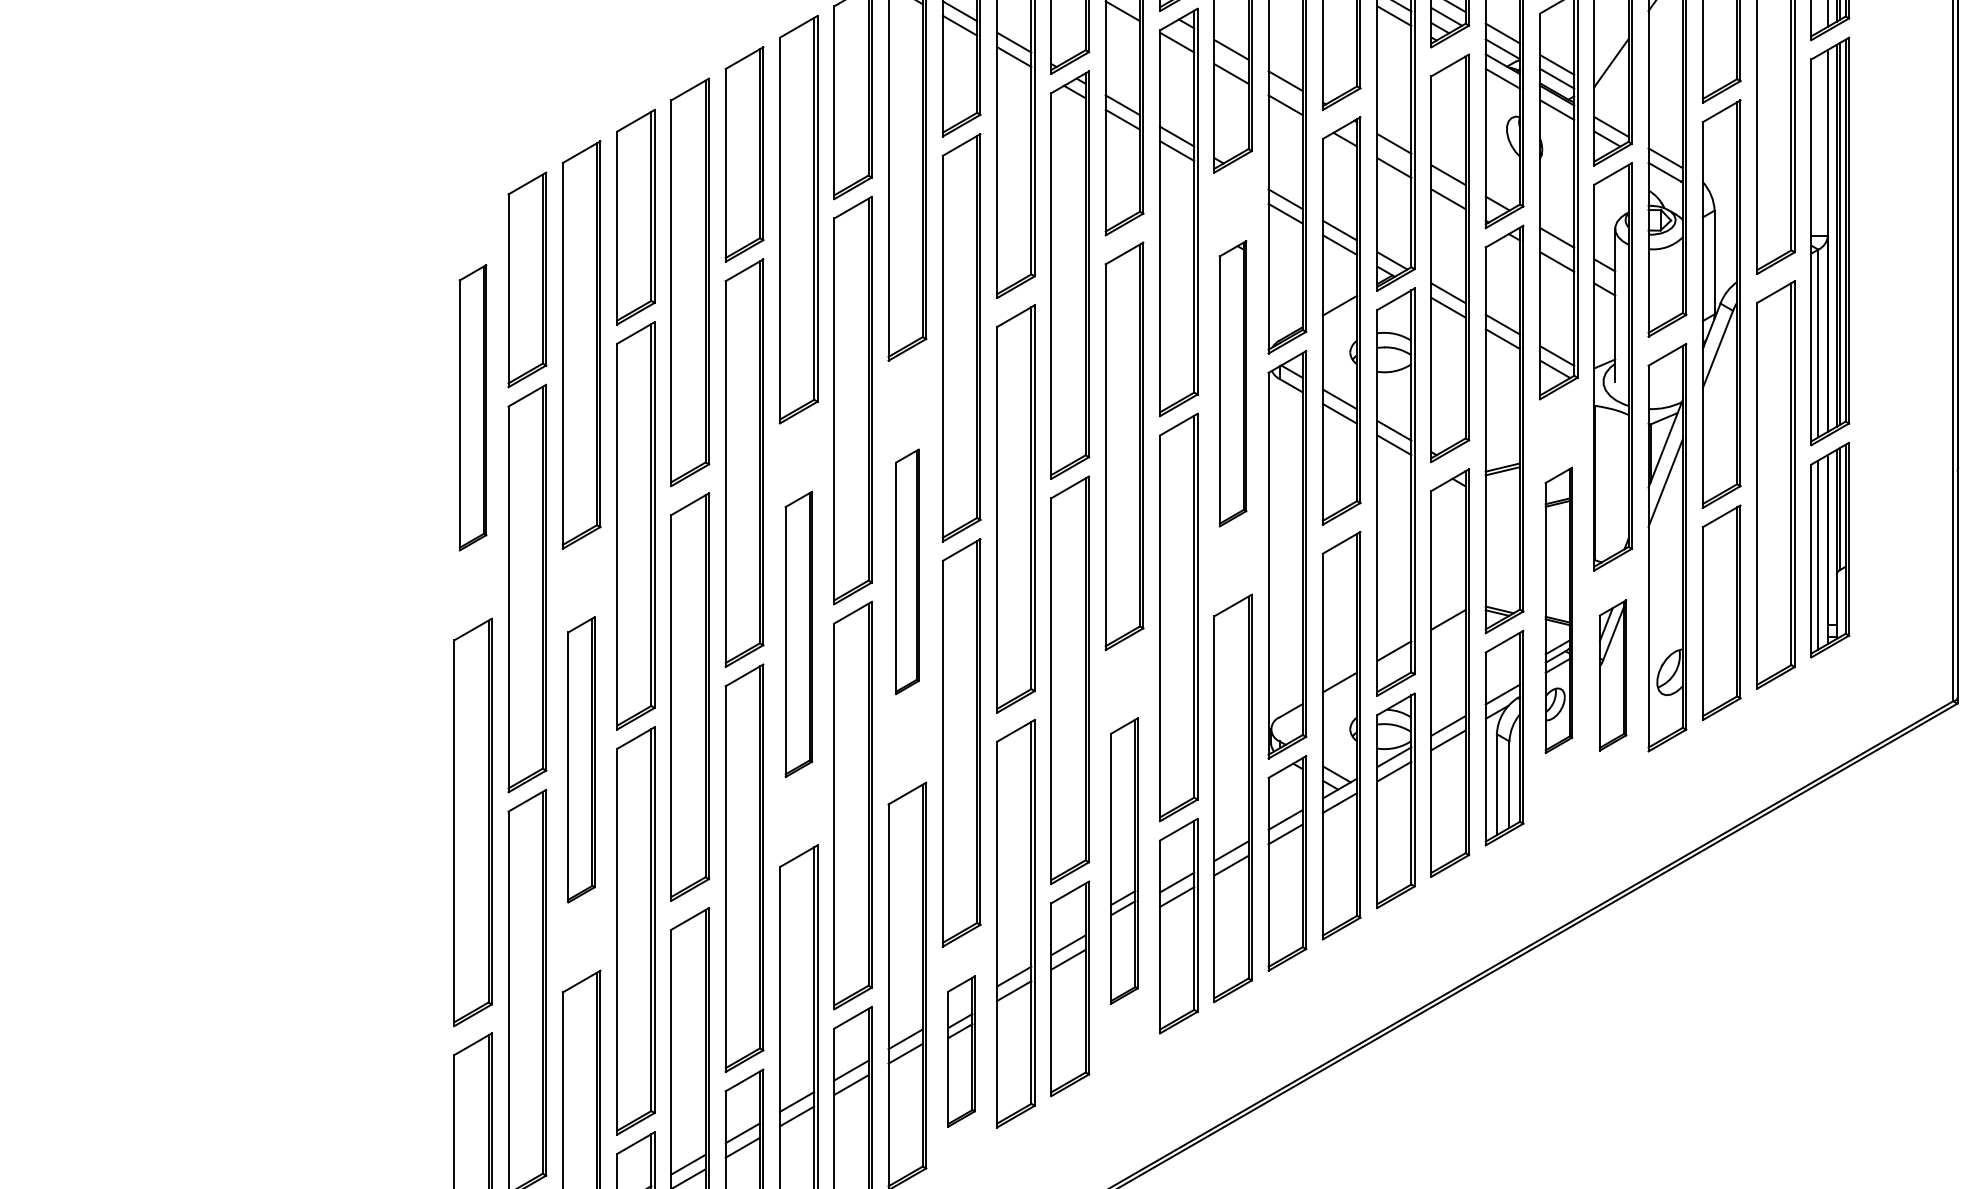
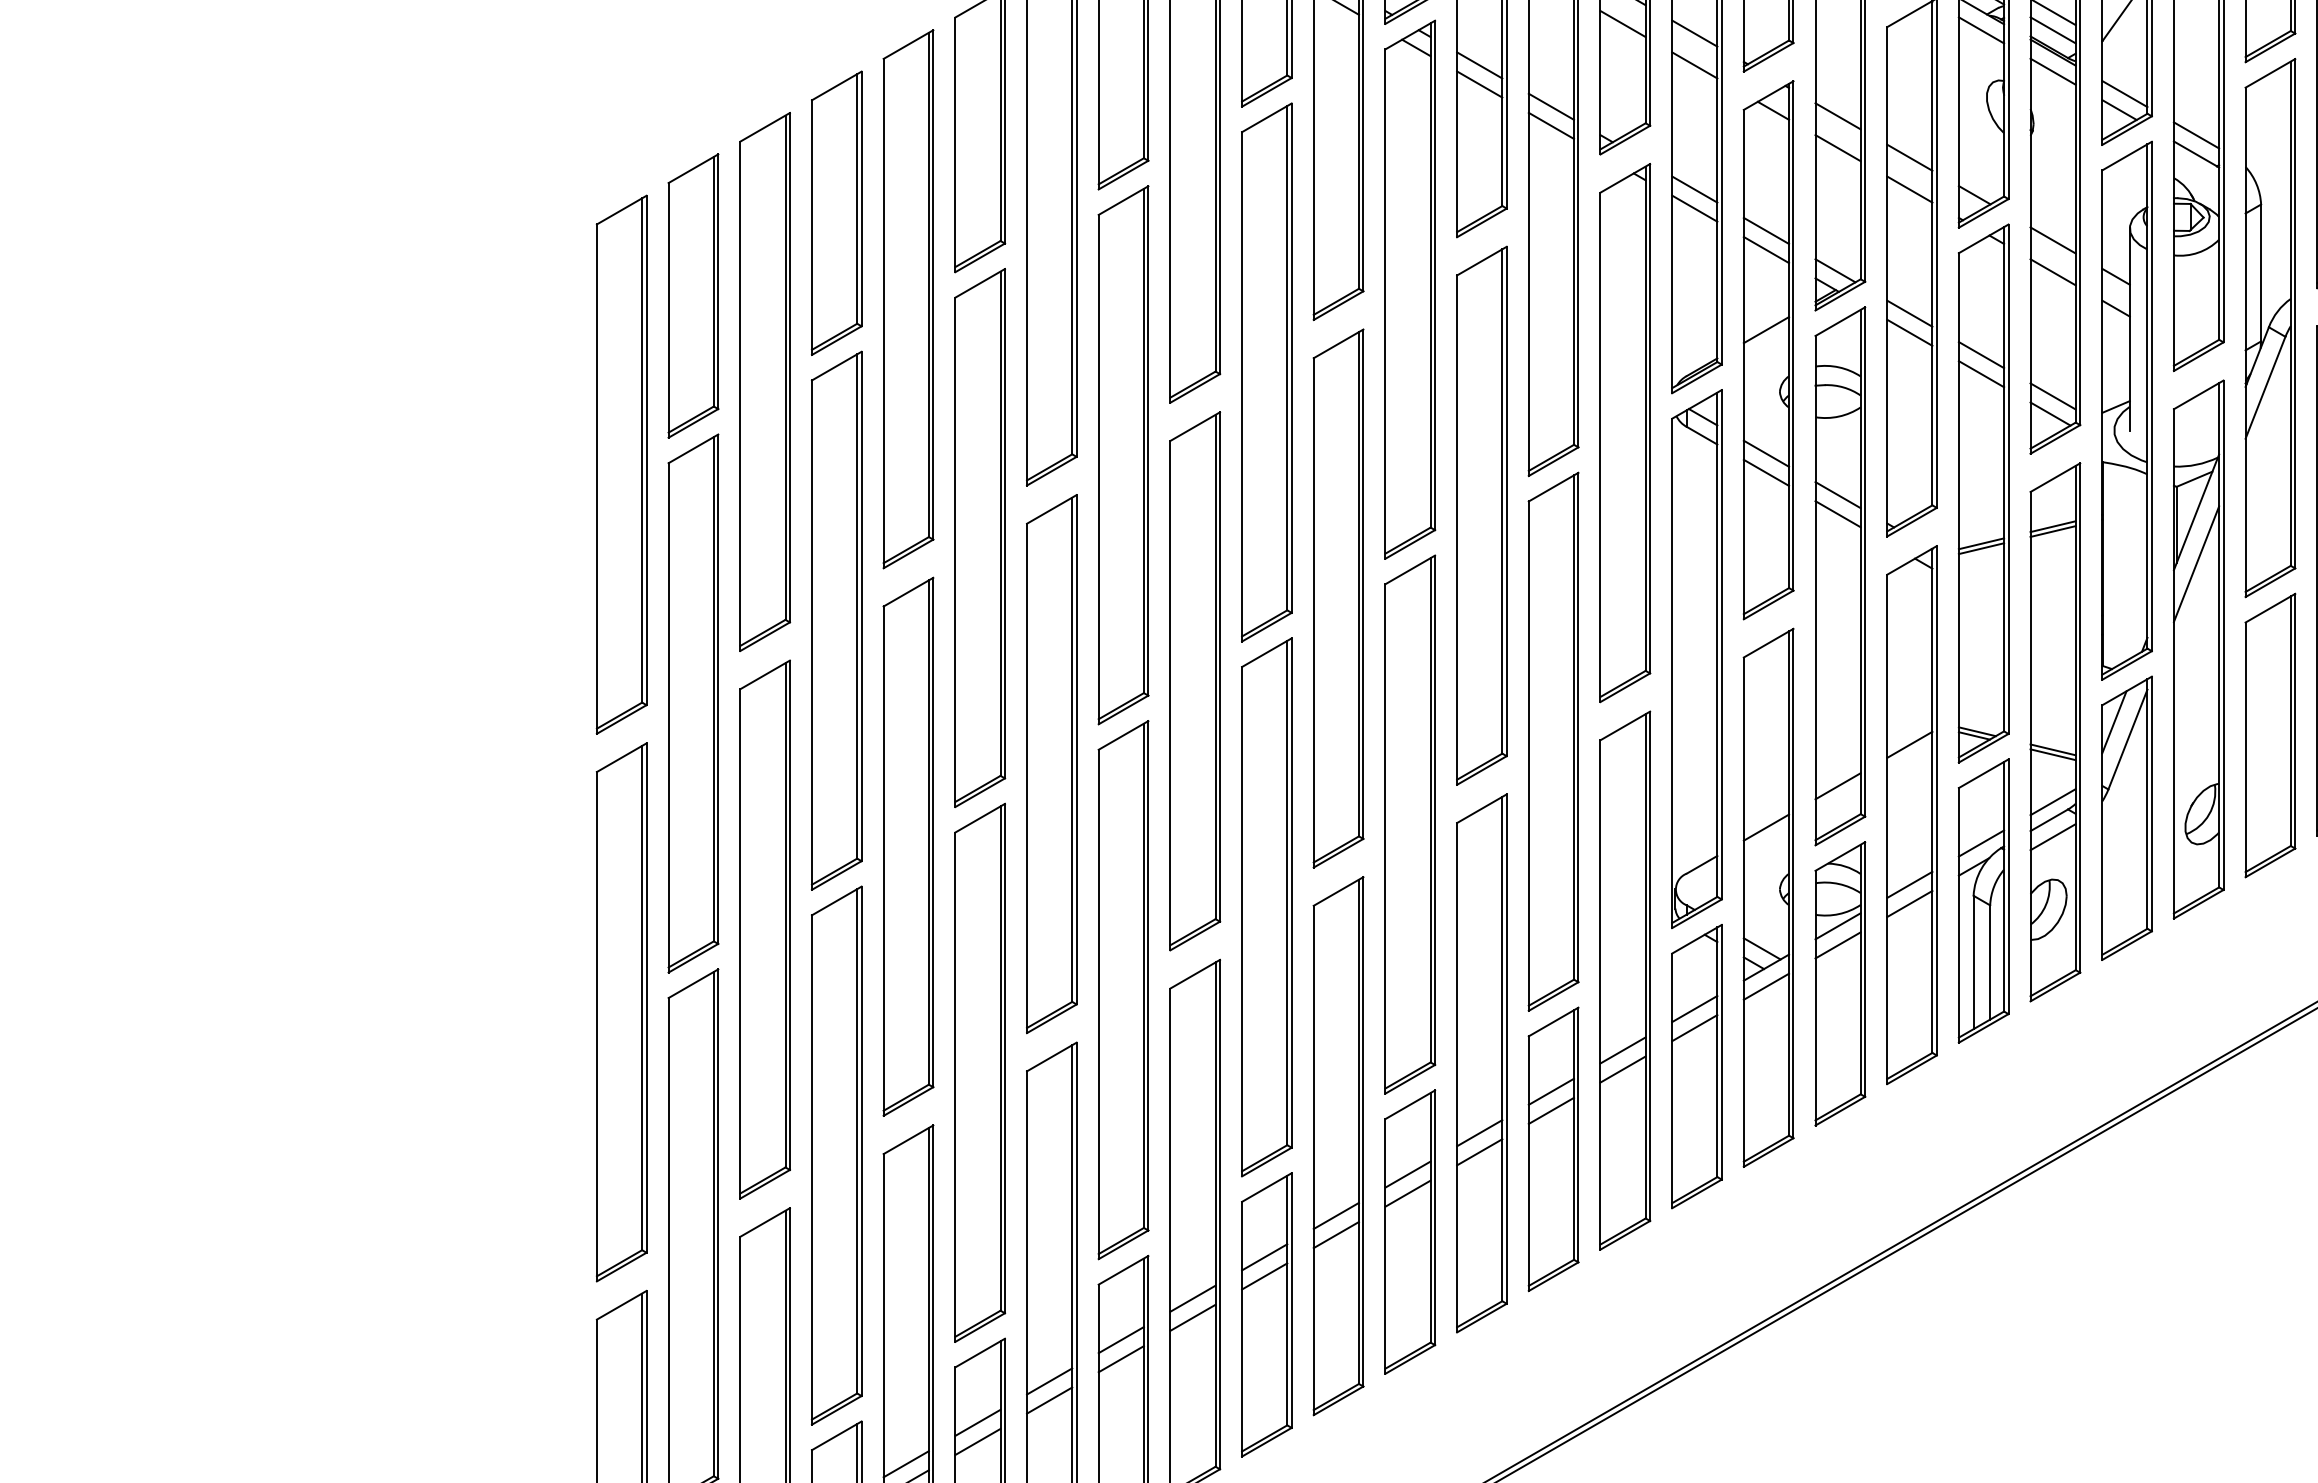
part: (1232, 383) -> (1624, 432), size x1.43
part: (472, 407) -> (621, 464), size x1.43
part: (907, 571) -> (1195, 681), size x1.67
part: (1558, 610) -> (2054, 732), size x1.43
part: (798, 634) -> (1051, 764), size x1.43
part: (1612, 675) -> (2126, 818), size x1.43
part: (581, 759) -> (764, 929), size x1.43
part: (1124, 860) -> (1481, 1062), size x1.43
part: (961, 1051) -> (1266, 1314), size x1.43

